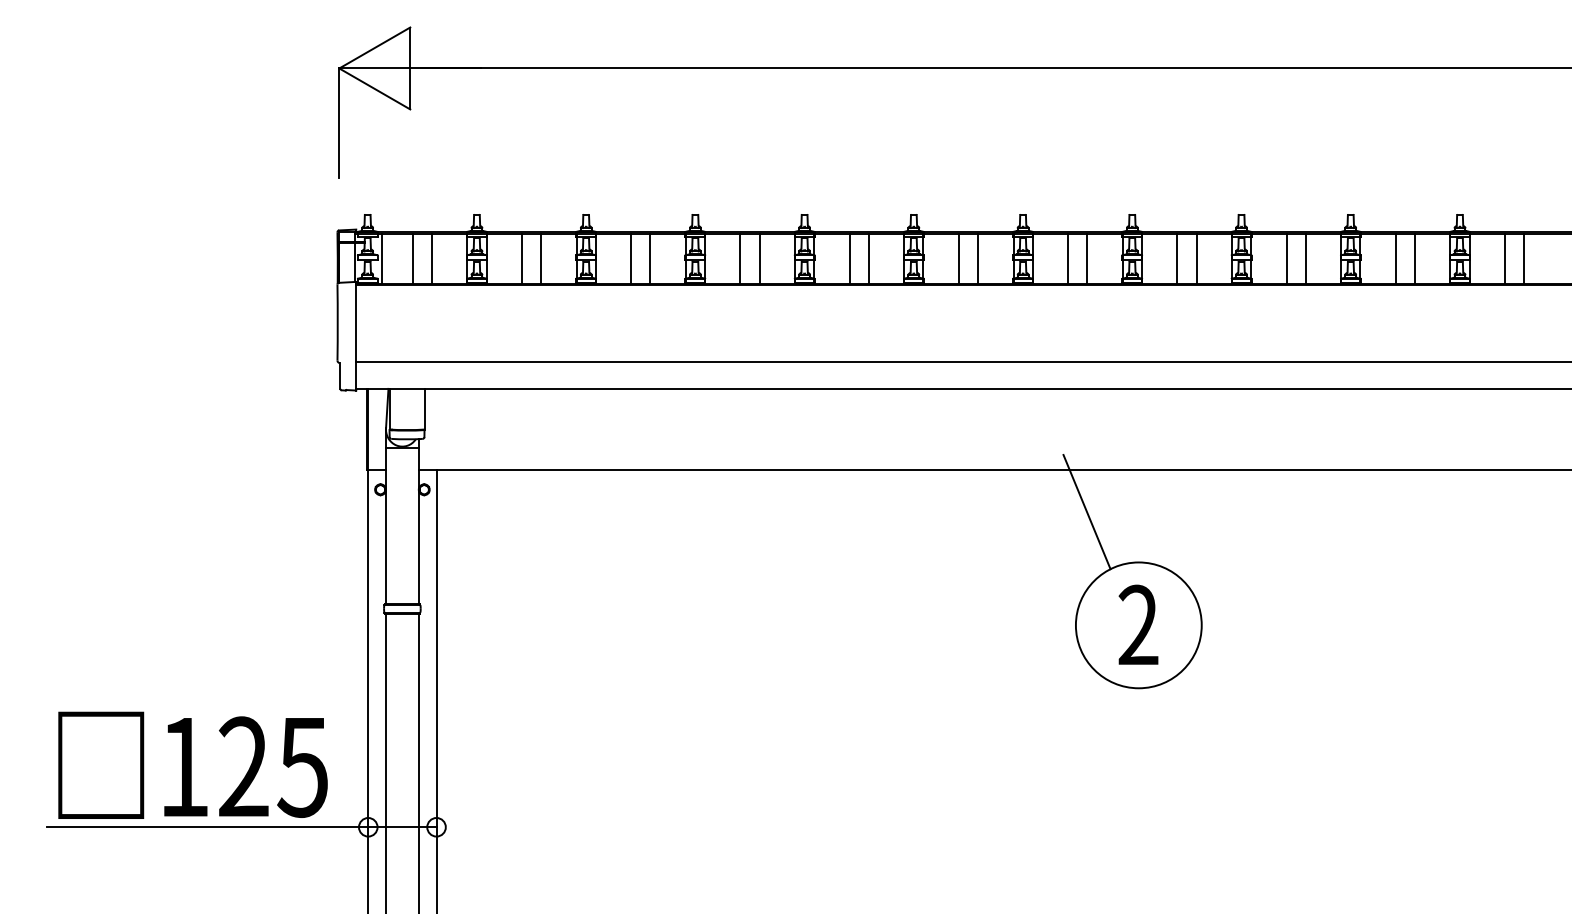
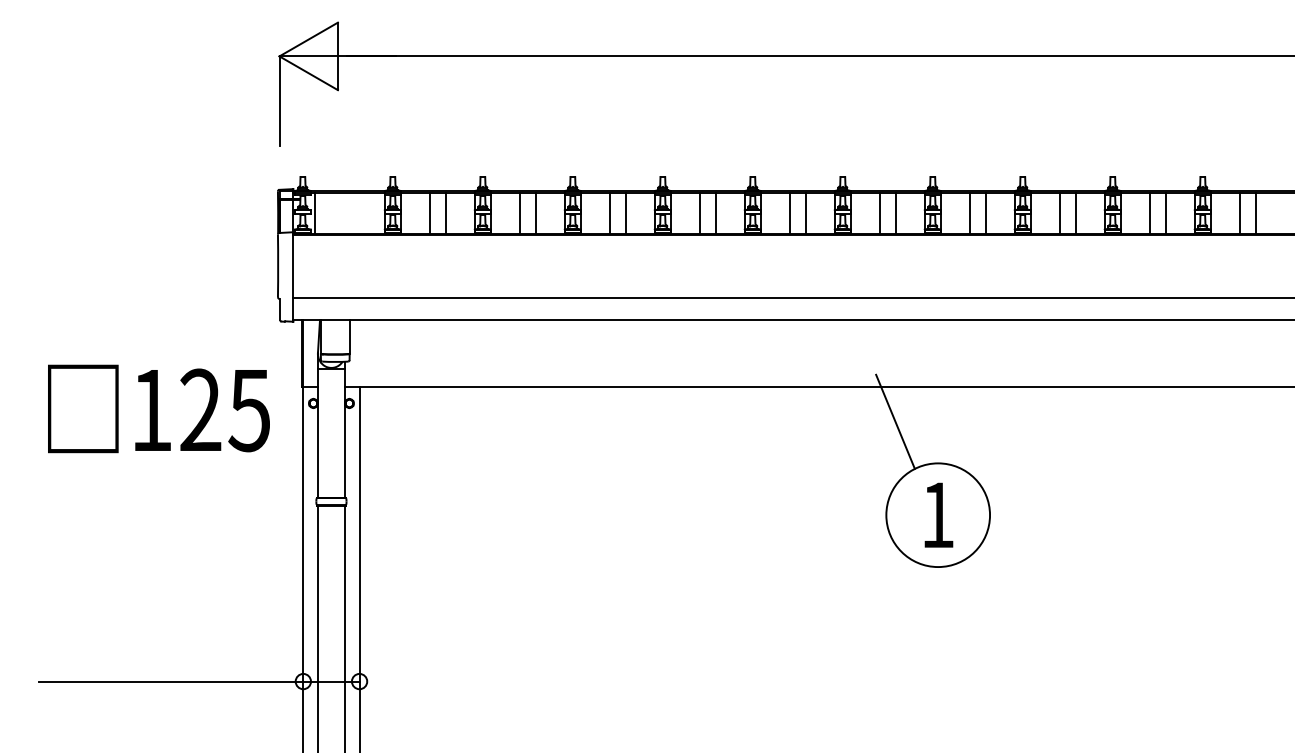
line: (412, 259) -> (339, 213), removed
line: (431, 259) -> (355, 213), removed
text: (1138, 624) -> (937, 514), 2 -> 1
text: (192, 764) -> (158, 408), moved

